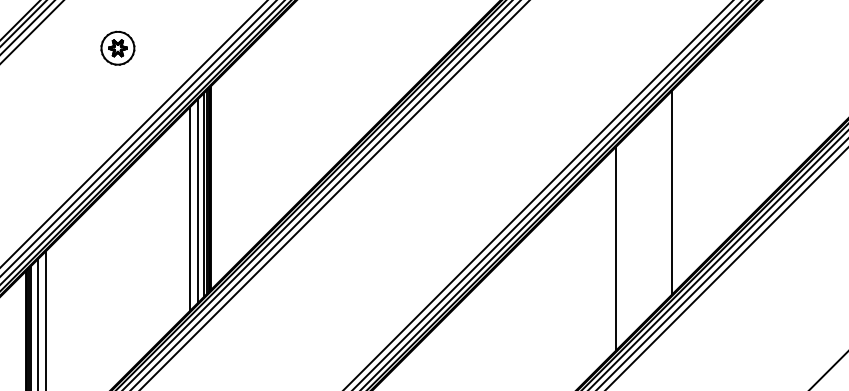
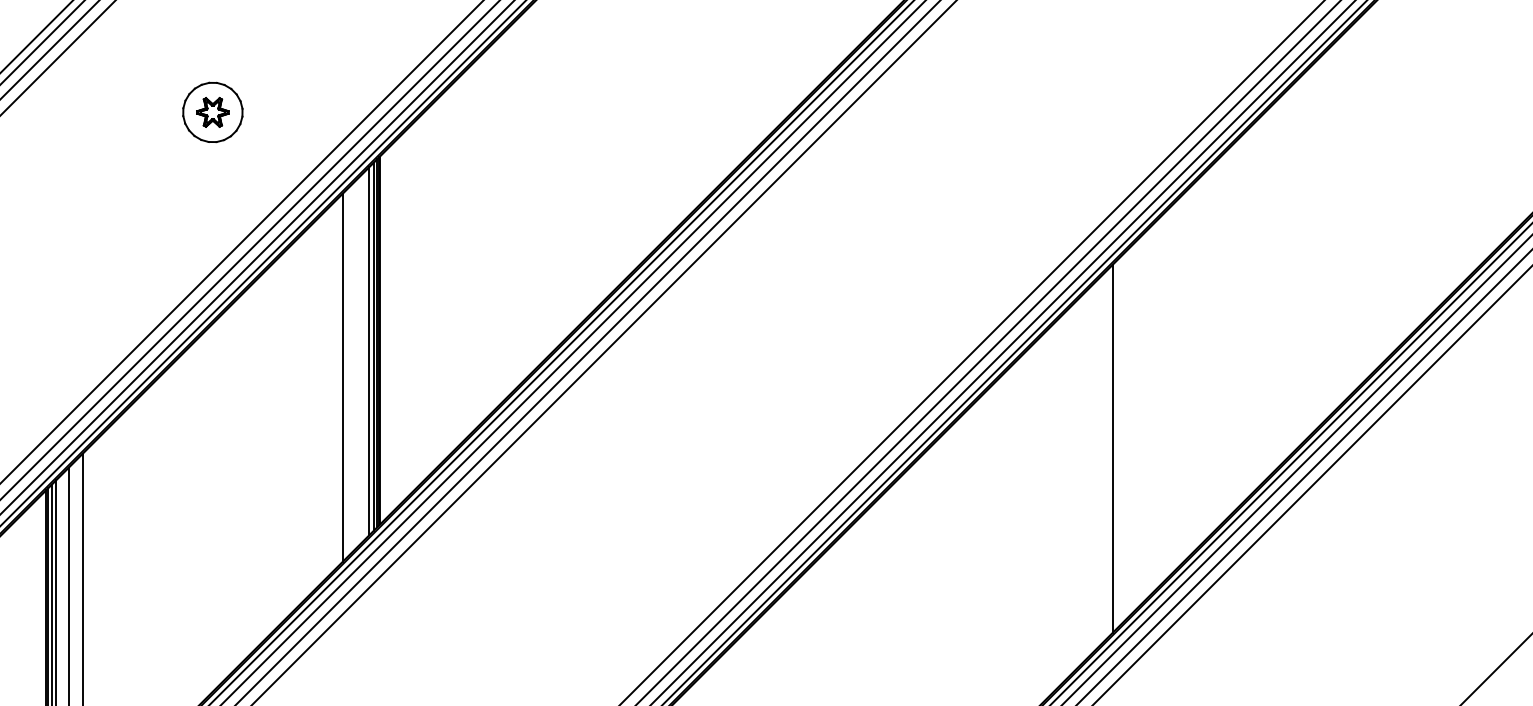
part: (117, 47) -> (212, 111), moved
line: (671, 193) -> (1212, 349), removed
line: (197, 201) -> (356, 363), removed

